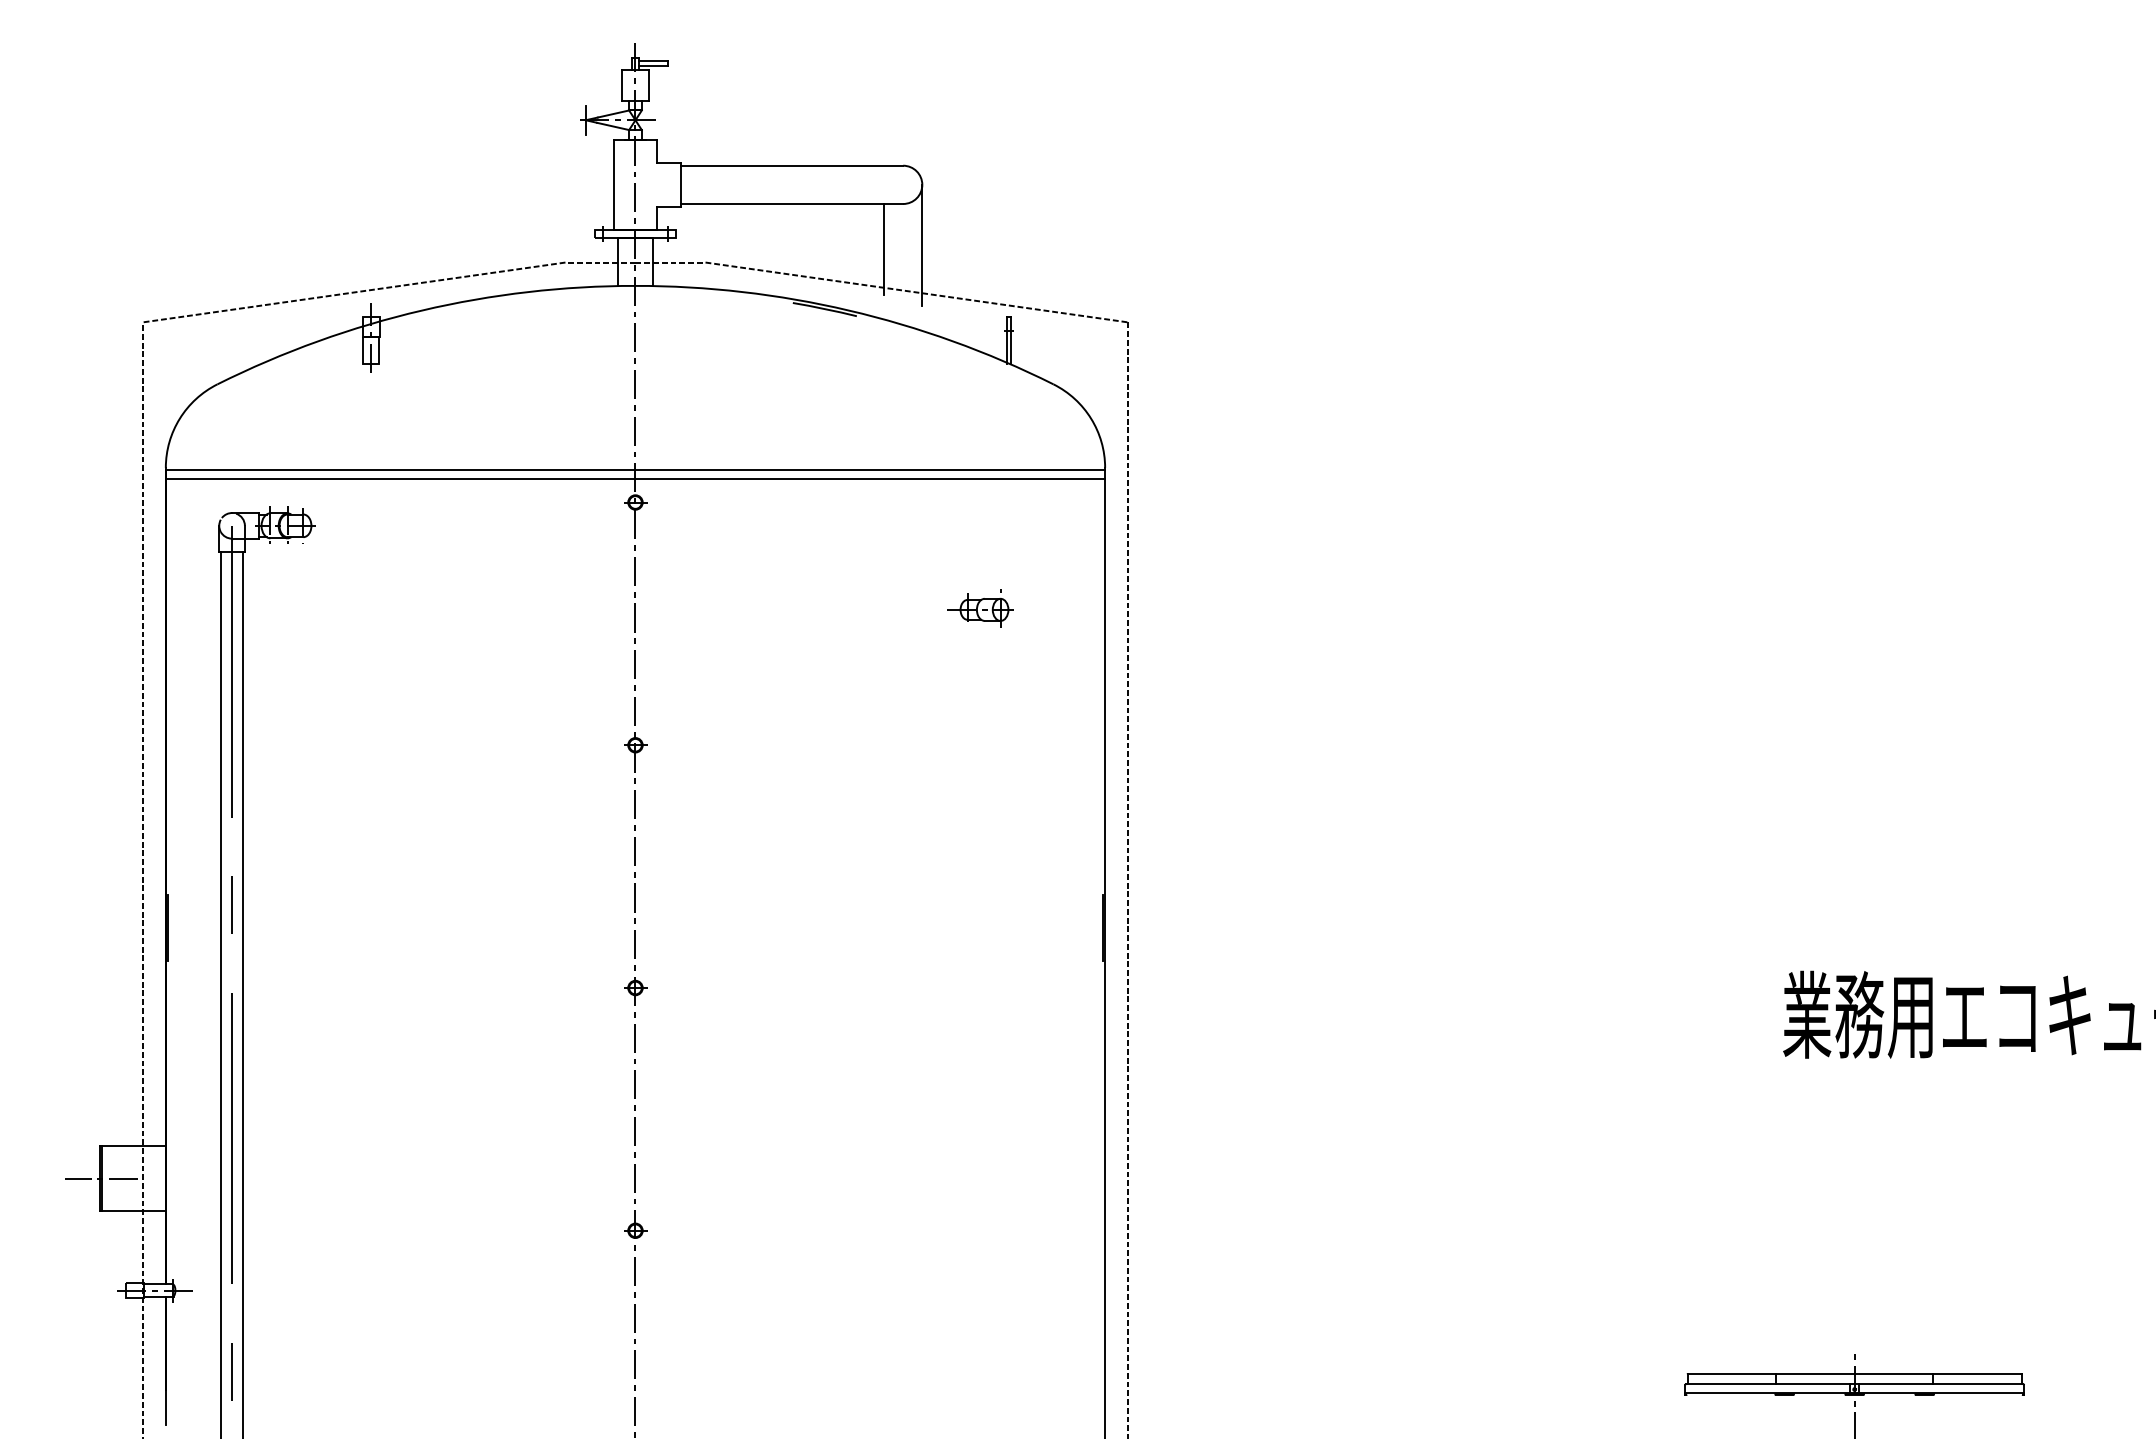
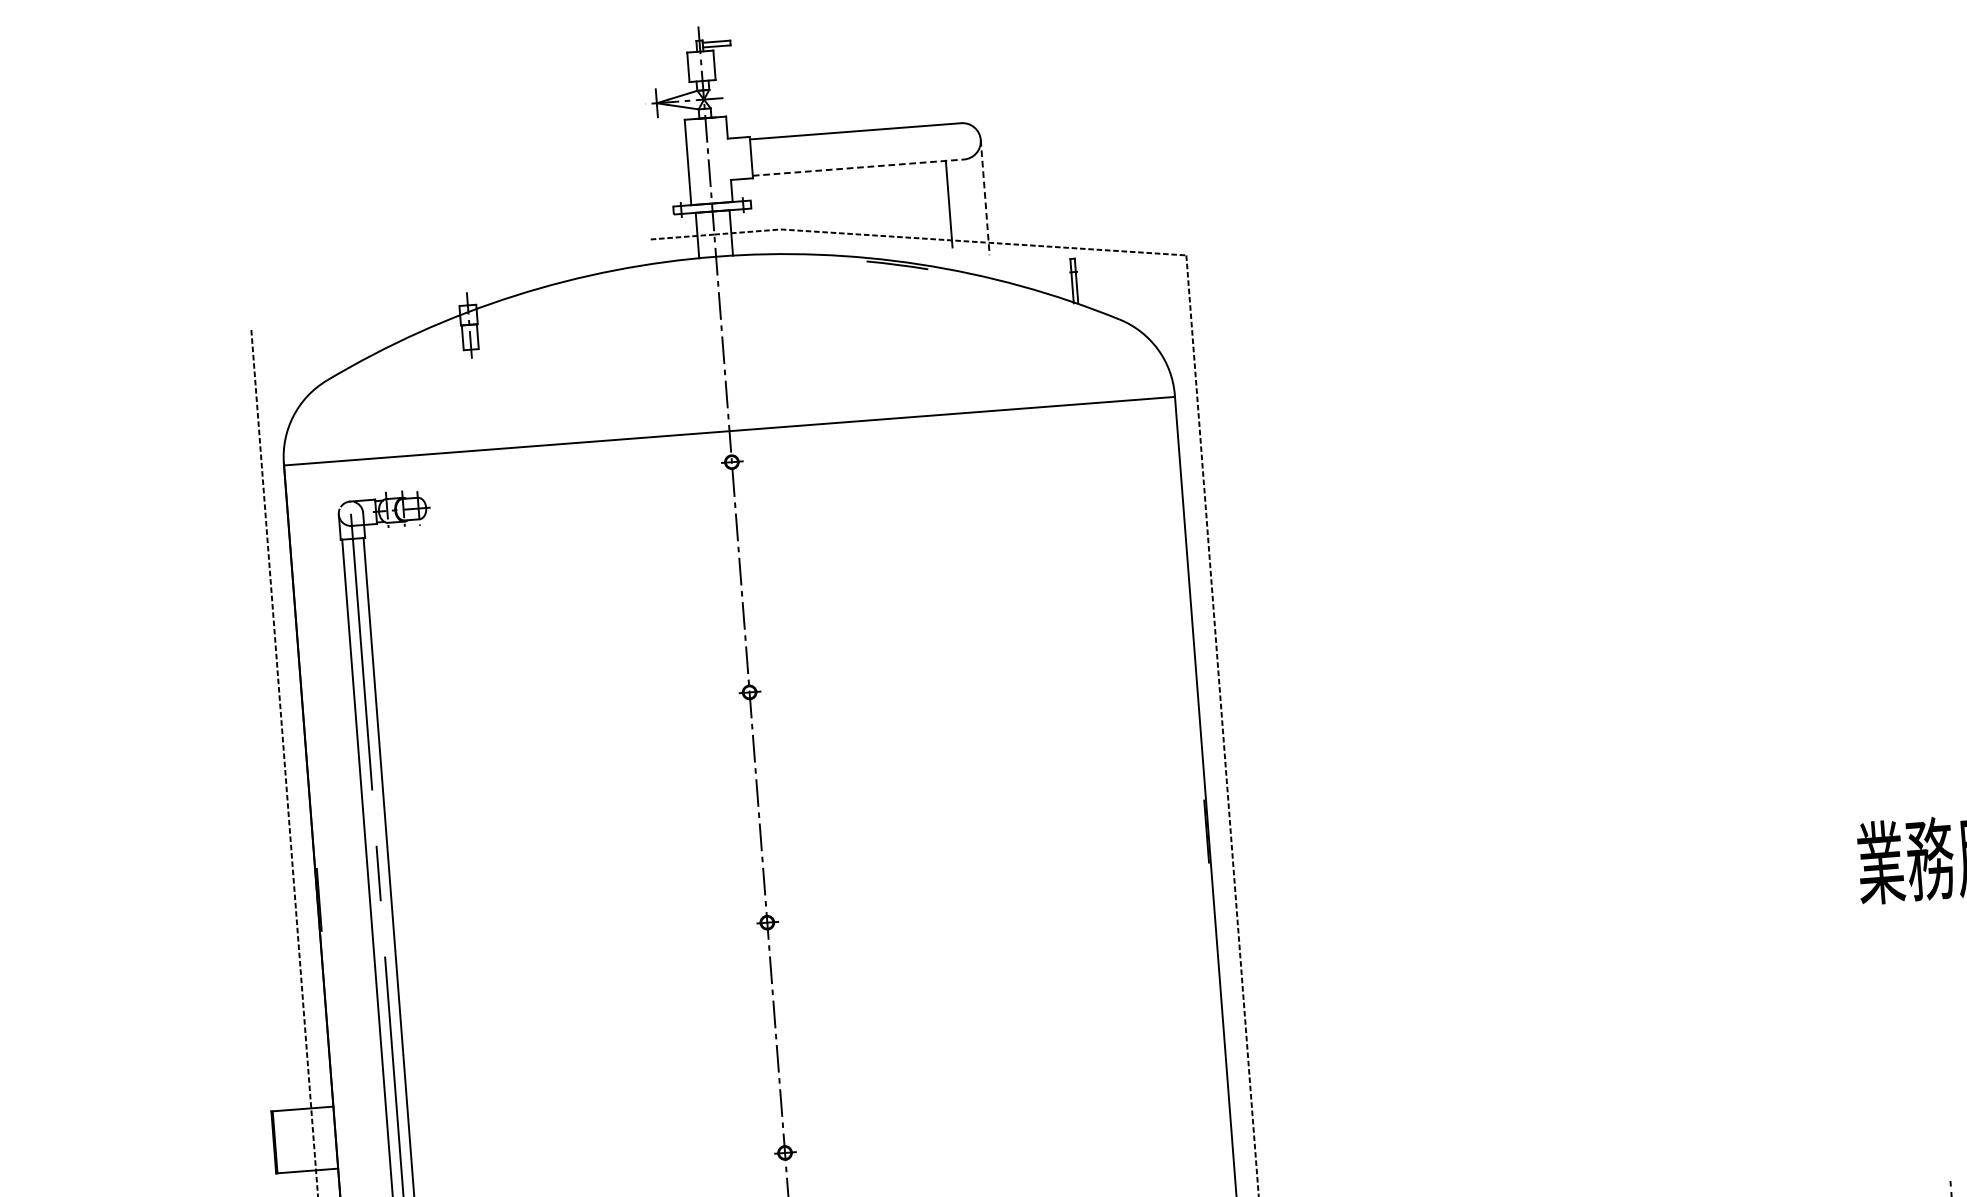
line: (792, 204) -> (859, 168), solid -> dashed
line: (922, 245) -> (985, 197), solid -> dashed
line: (353, 292) -> (449, 283), removed
line: (635, 479) -> (730, 440), removed
part: (980, 608) -> (1066, 537), removed
line: (101, 1178) -> (274, 1142), removed

